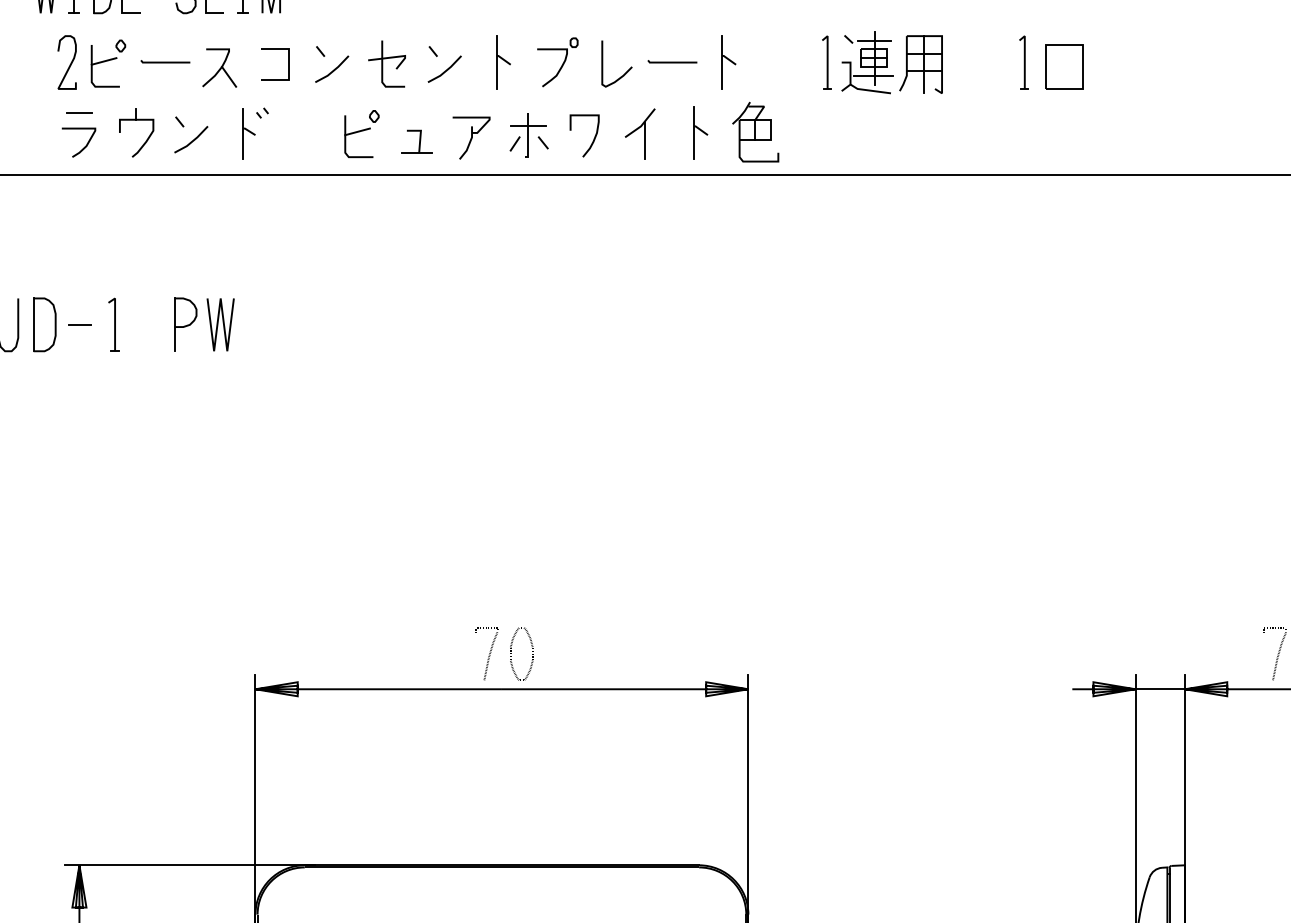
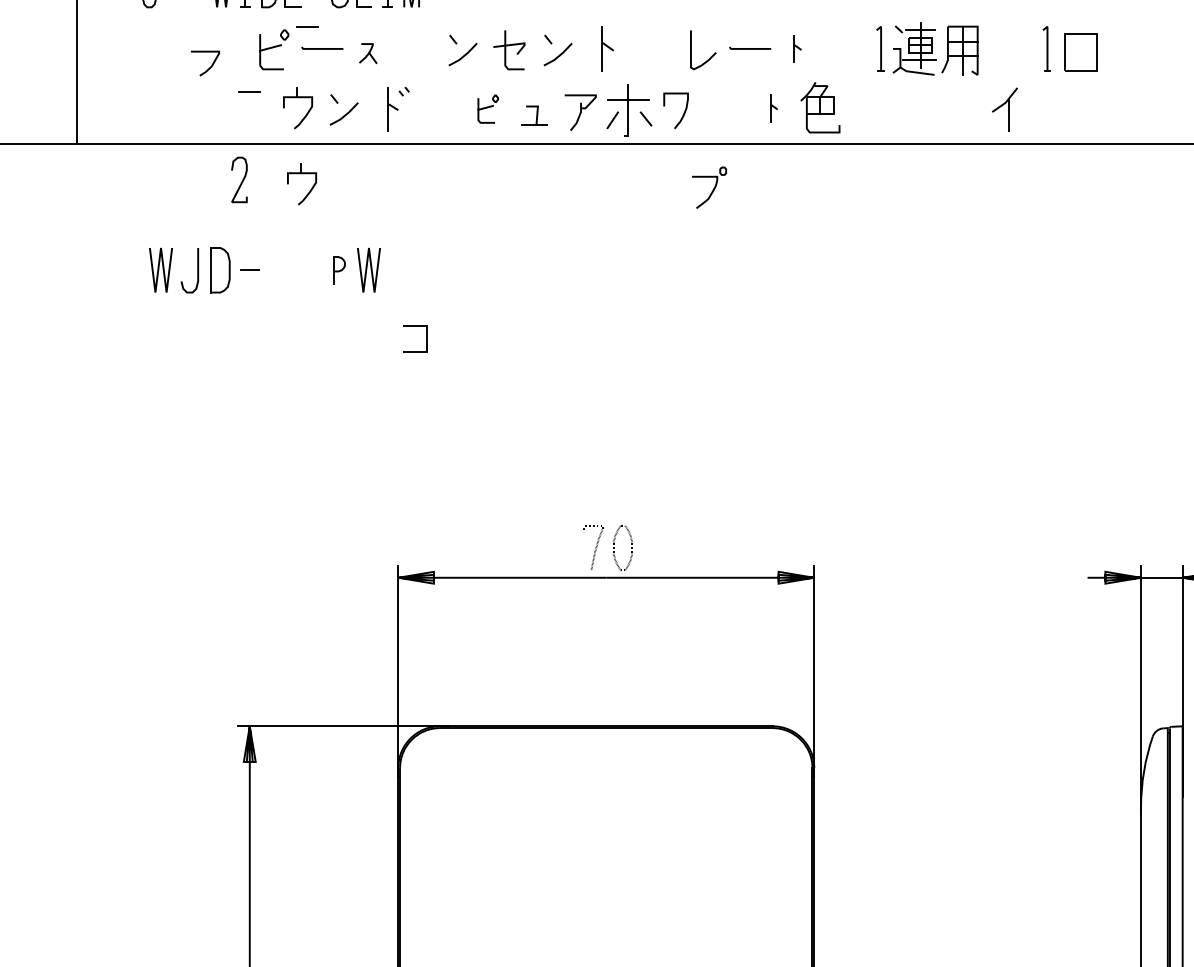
line: (147, 35) -> (307, 26), added
part: (557, 62) -> (709, 187), moved
part: (728, 62) -> (797, 48), size x0.6
curve: (69, 64) -> (241, 181), moved
line: (288, 64) -> (426, 338), moved
part: (218, 67) -> (367, 53), size x0.6
part: (362, 133) -> (488, 108), size x0.7
part: (700, 133) -> (773, 108), size x0.6
part: (639, 134) -> (1004, 109), moved
part: (528, 135) -> (628, 110), size x1.4
curve: (83, 147) -> (209, 67), moved
part: (150, 230) -> (309, 190), added
part: (114, 325) -> (279, 270), removed
part: (185, 325) -> (339, 270), size x0.6

